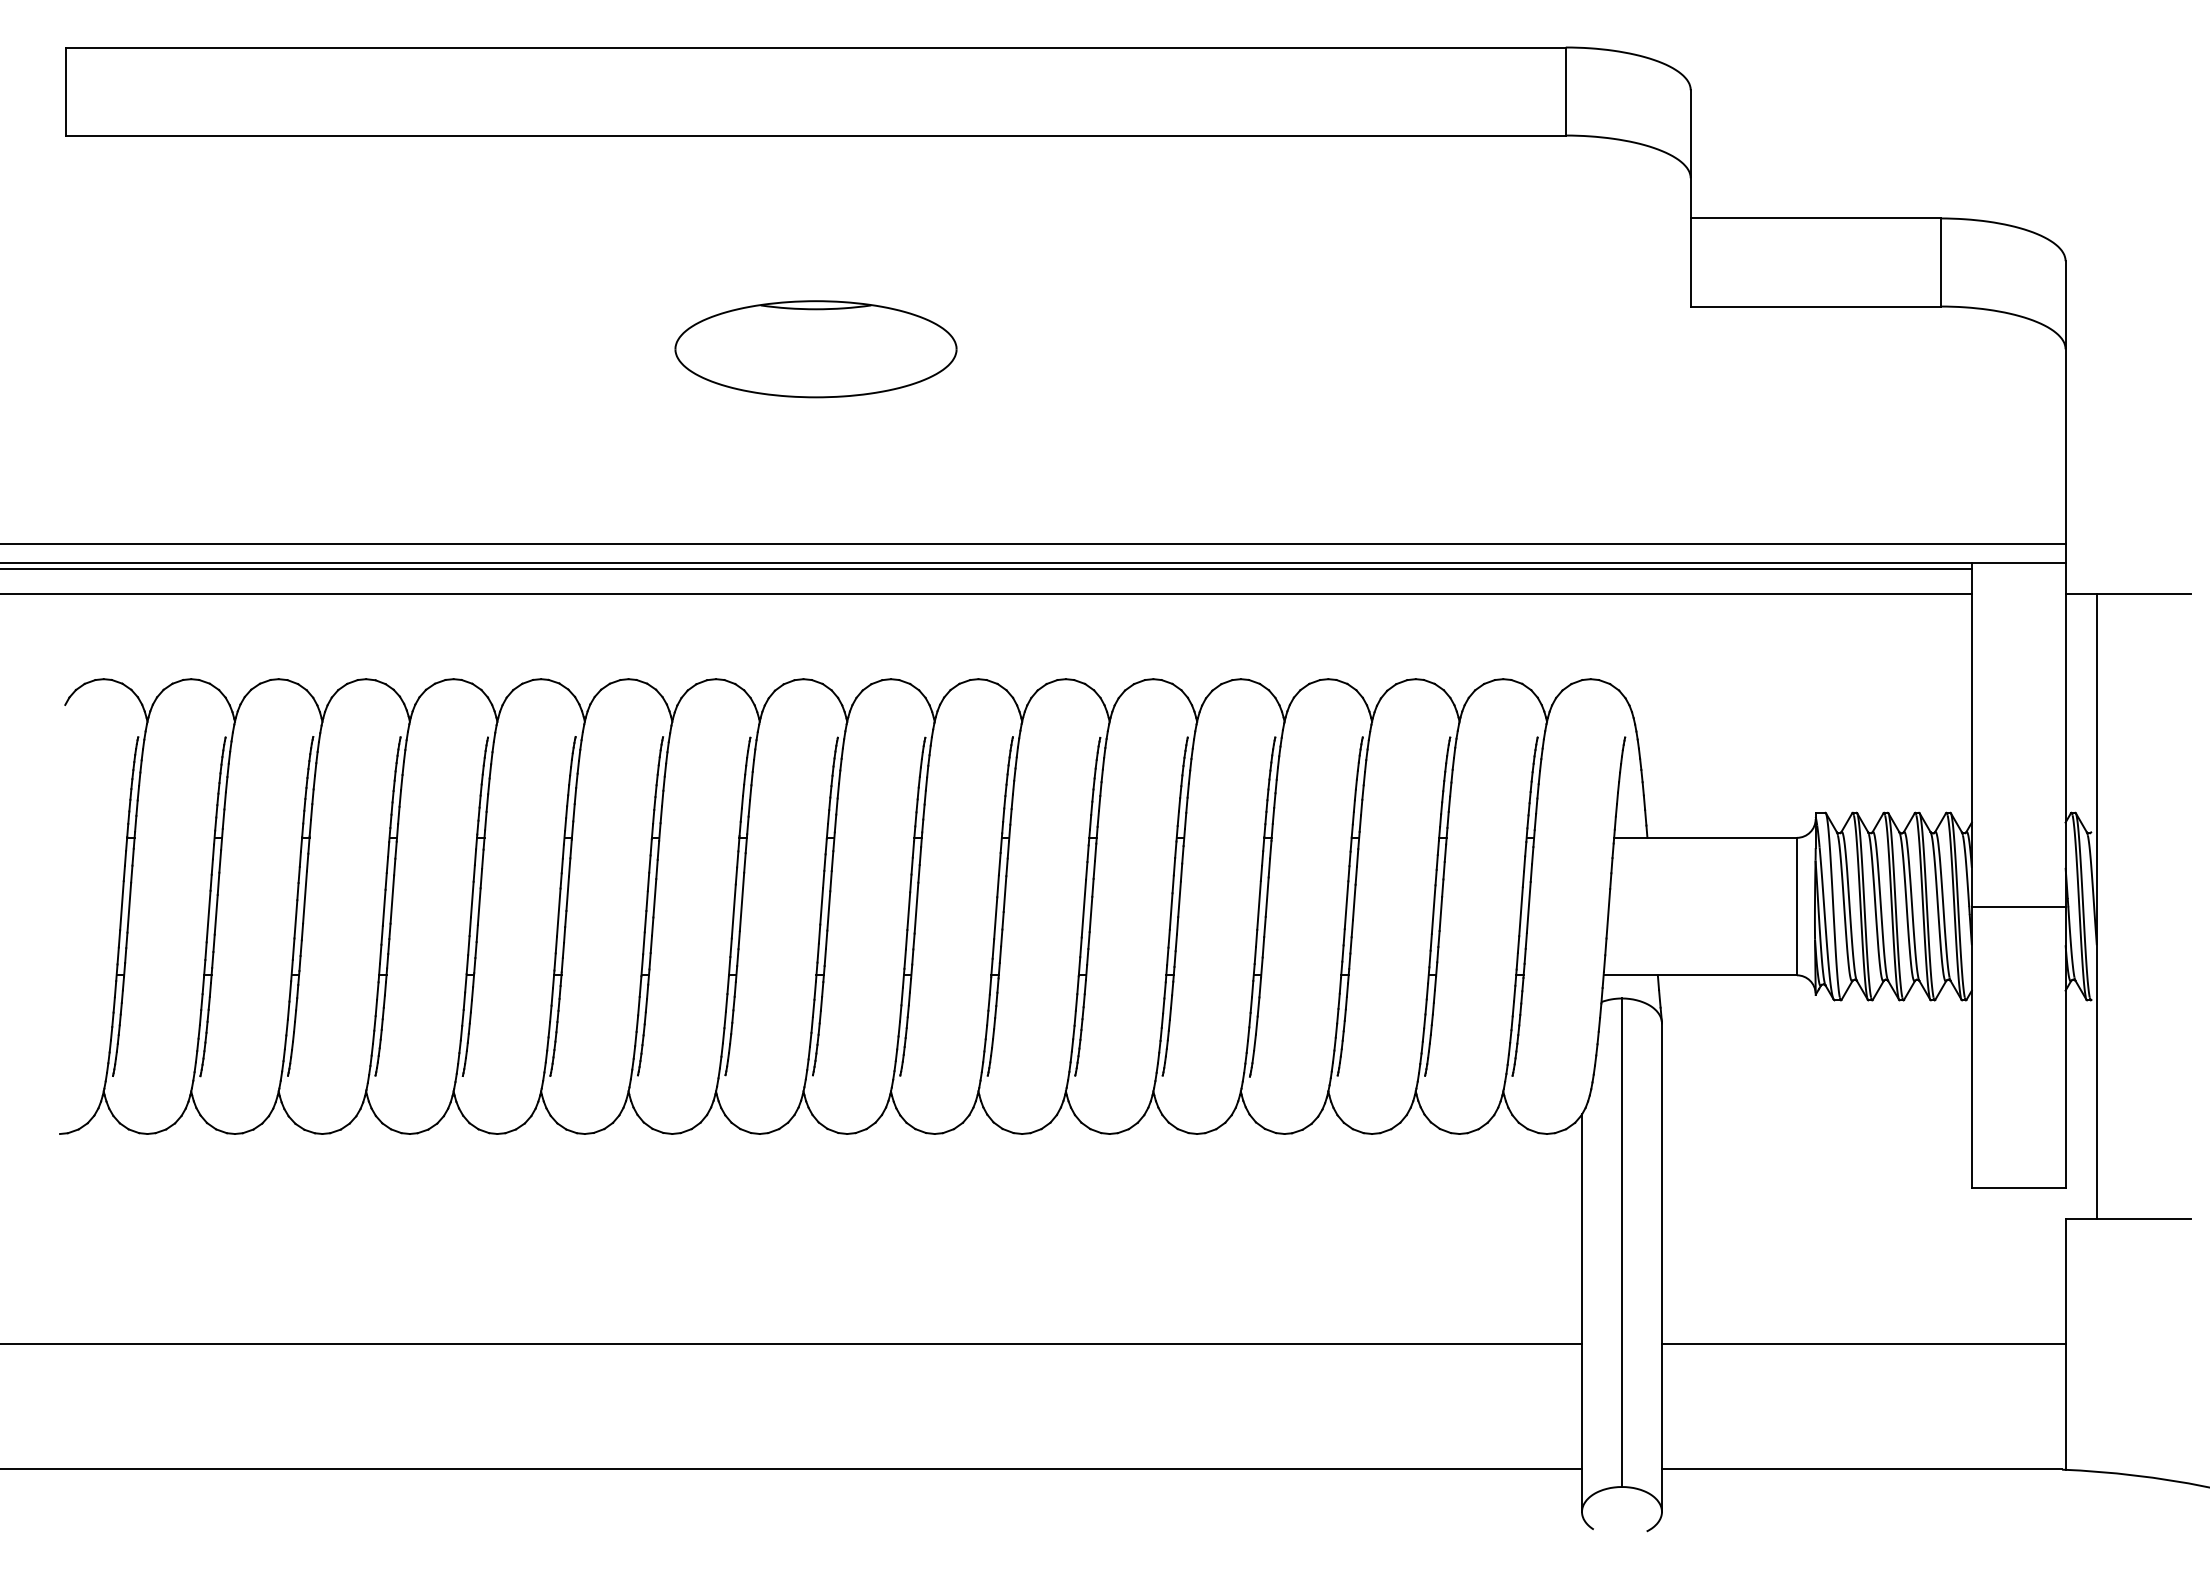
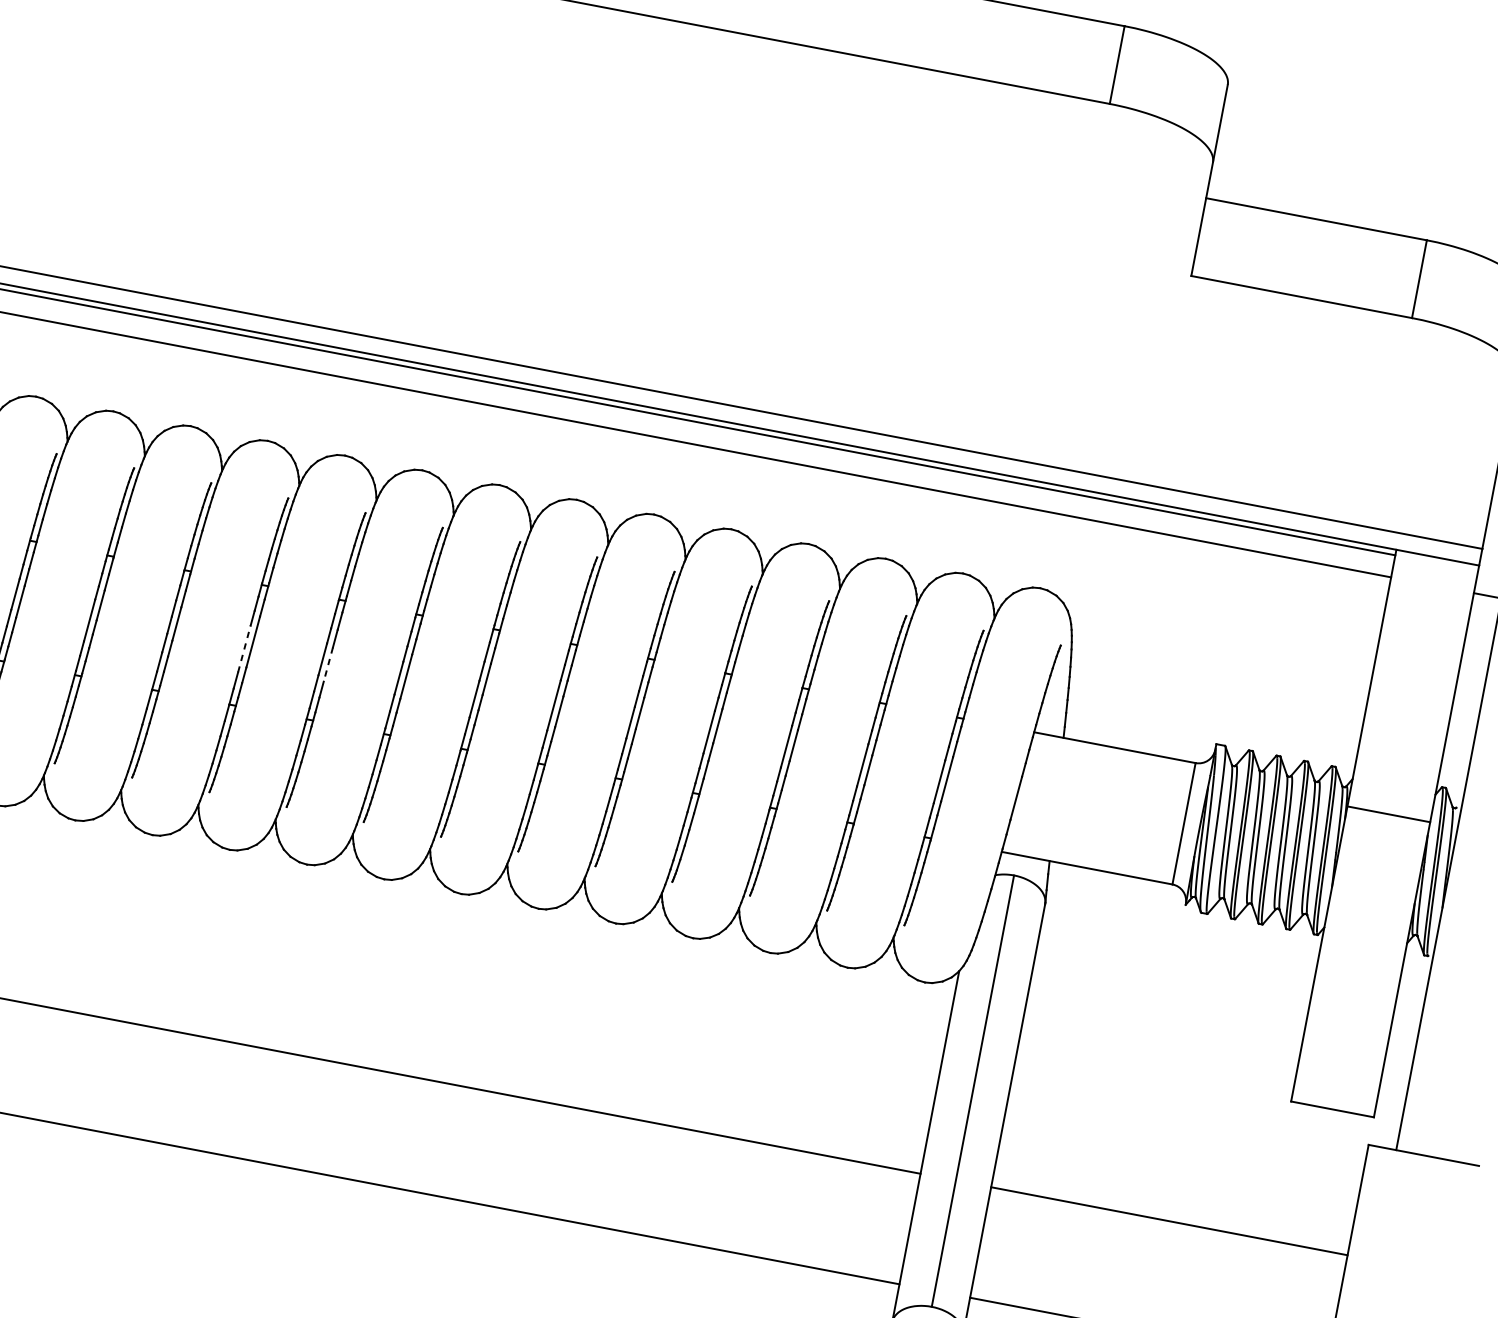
part: (815, 349) -> (411, 166), removed
line: (2018, 906) -> (1388, 814), moved
line: (733, 910) -> (244, 648), solid -> dashed
line: (828, 911) -> (328, 664), solid -> dashed

